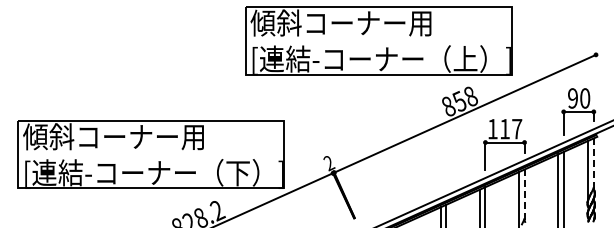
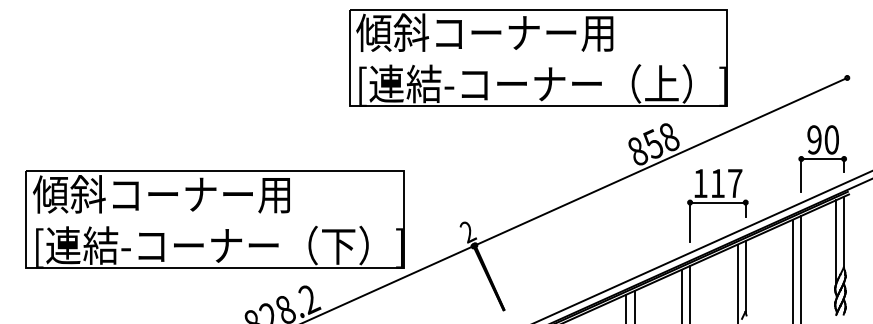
line: (593, 163) -> (843, 232), dashed -> solid
line: (524, 194) -> (745, 276), dashed -> solid

